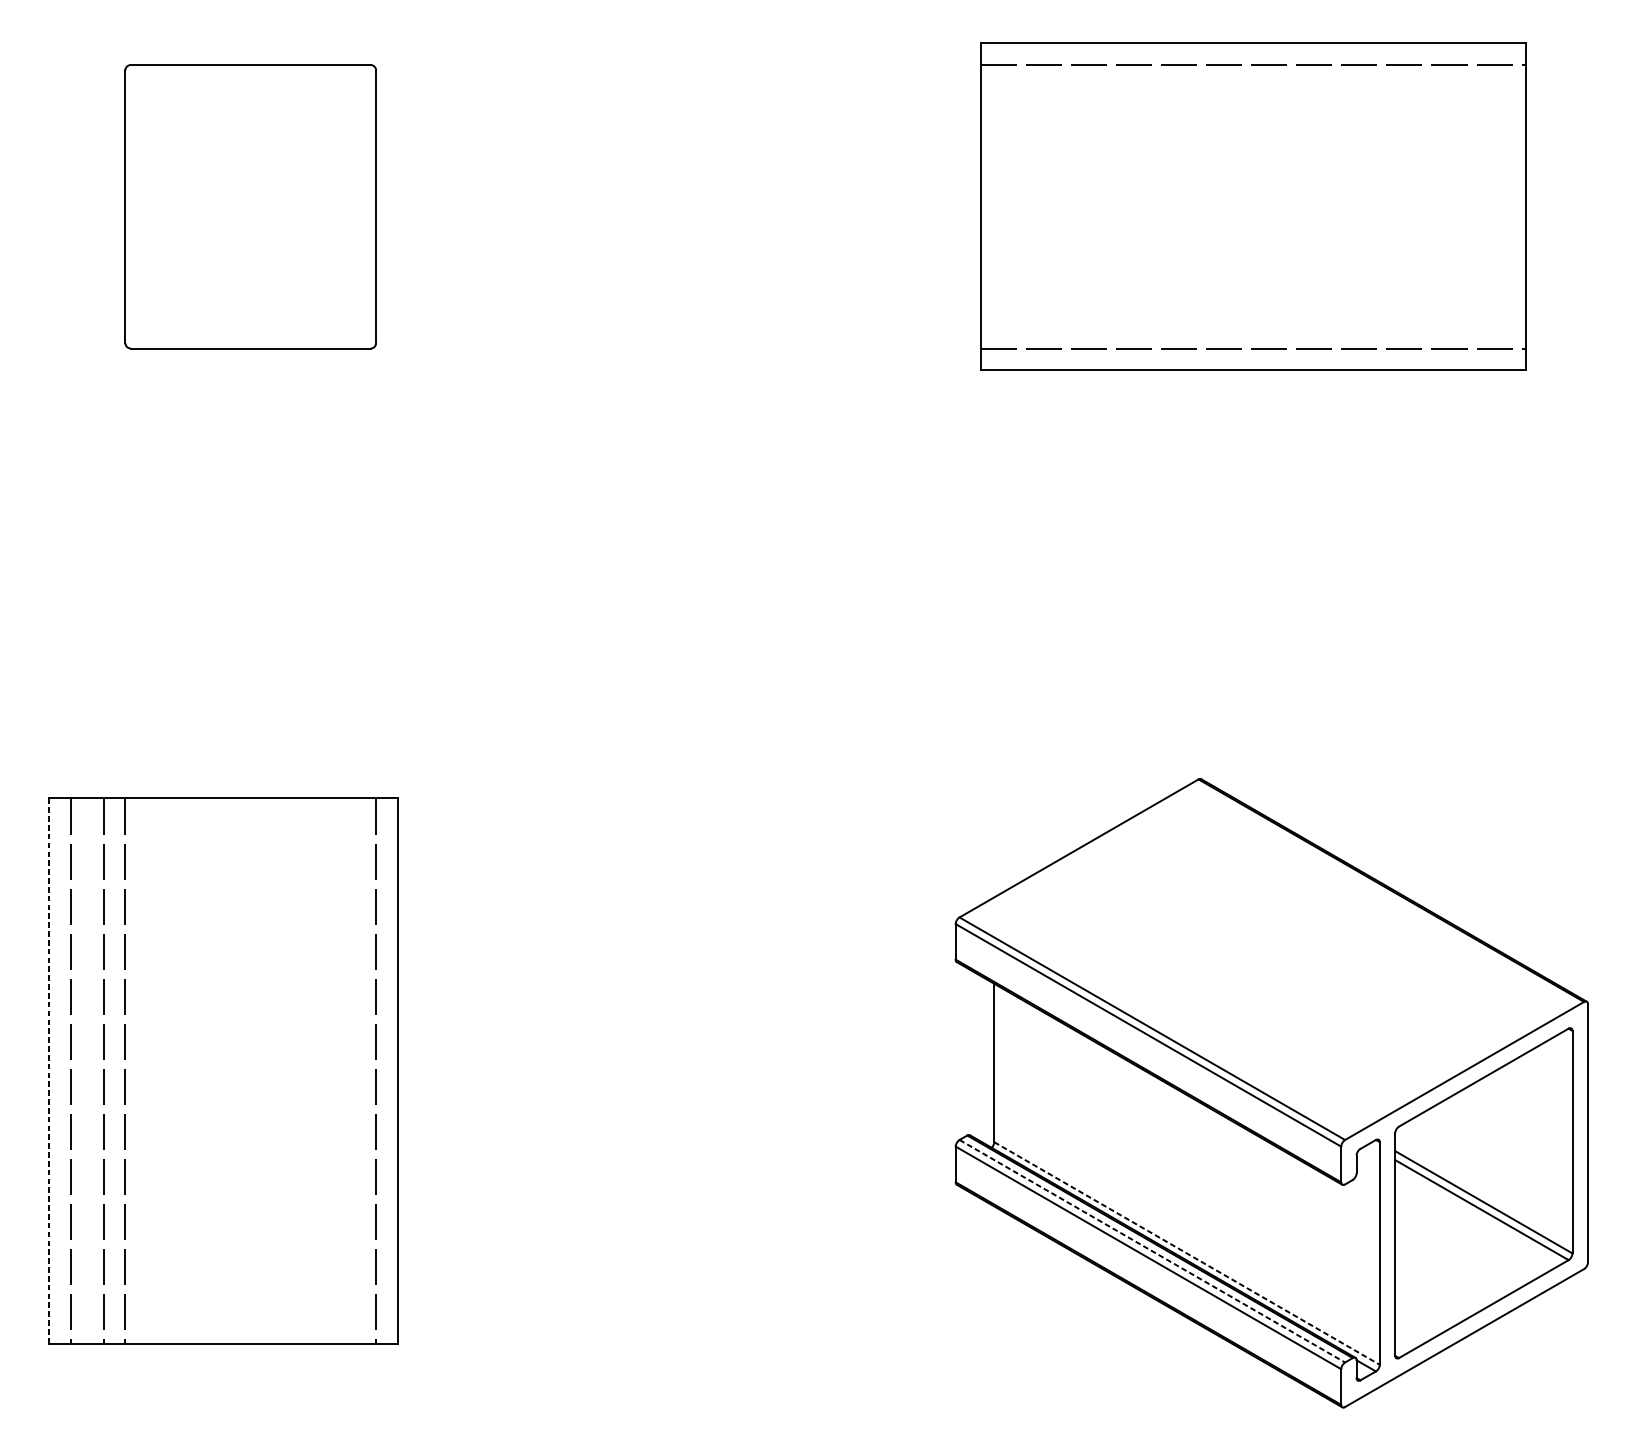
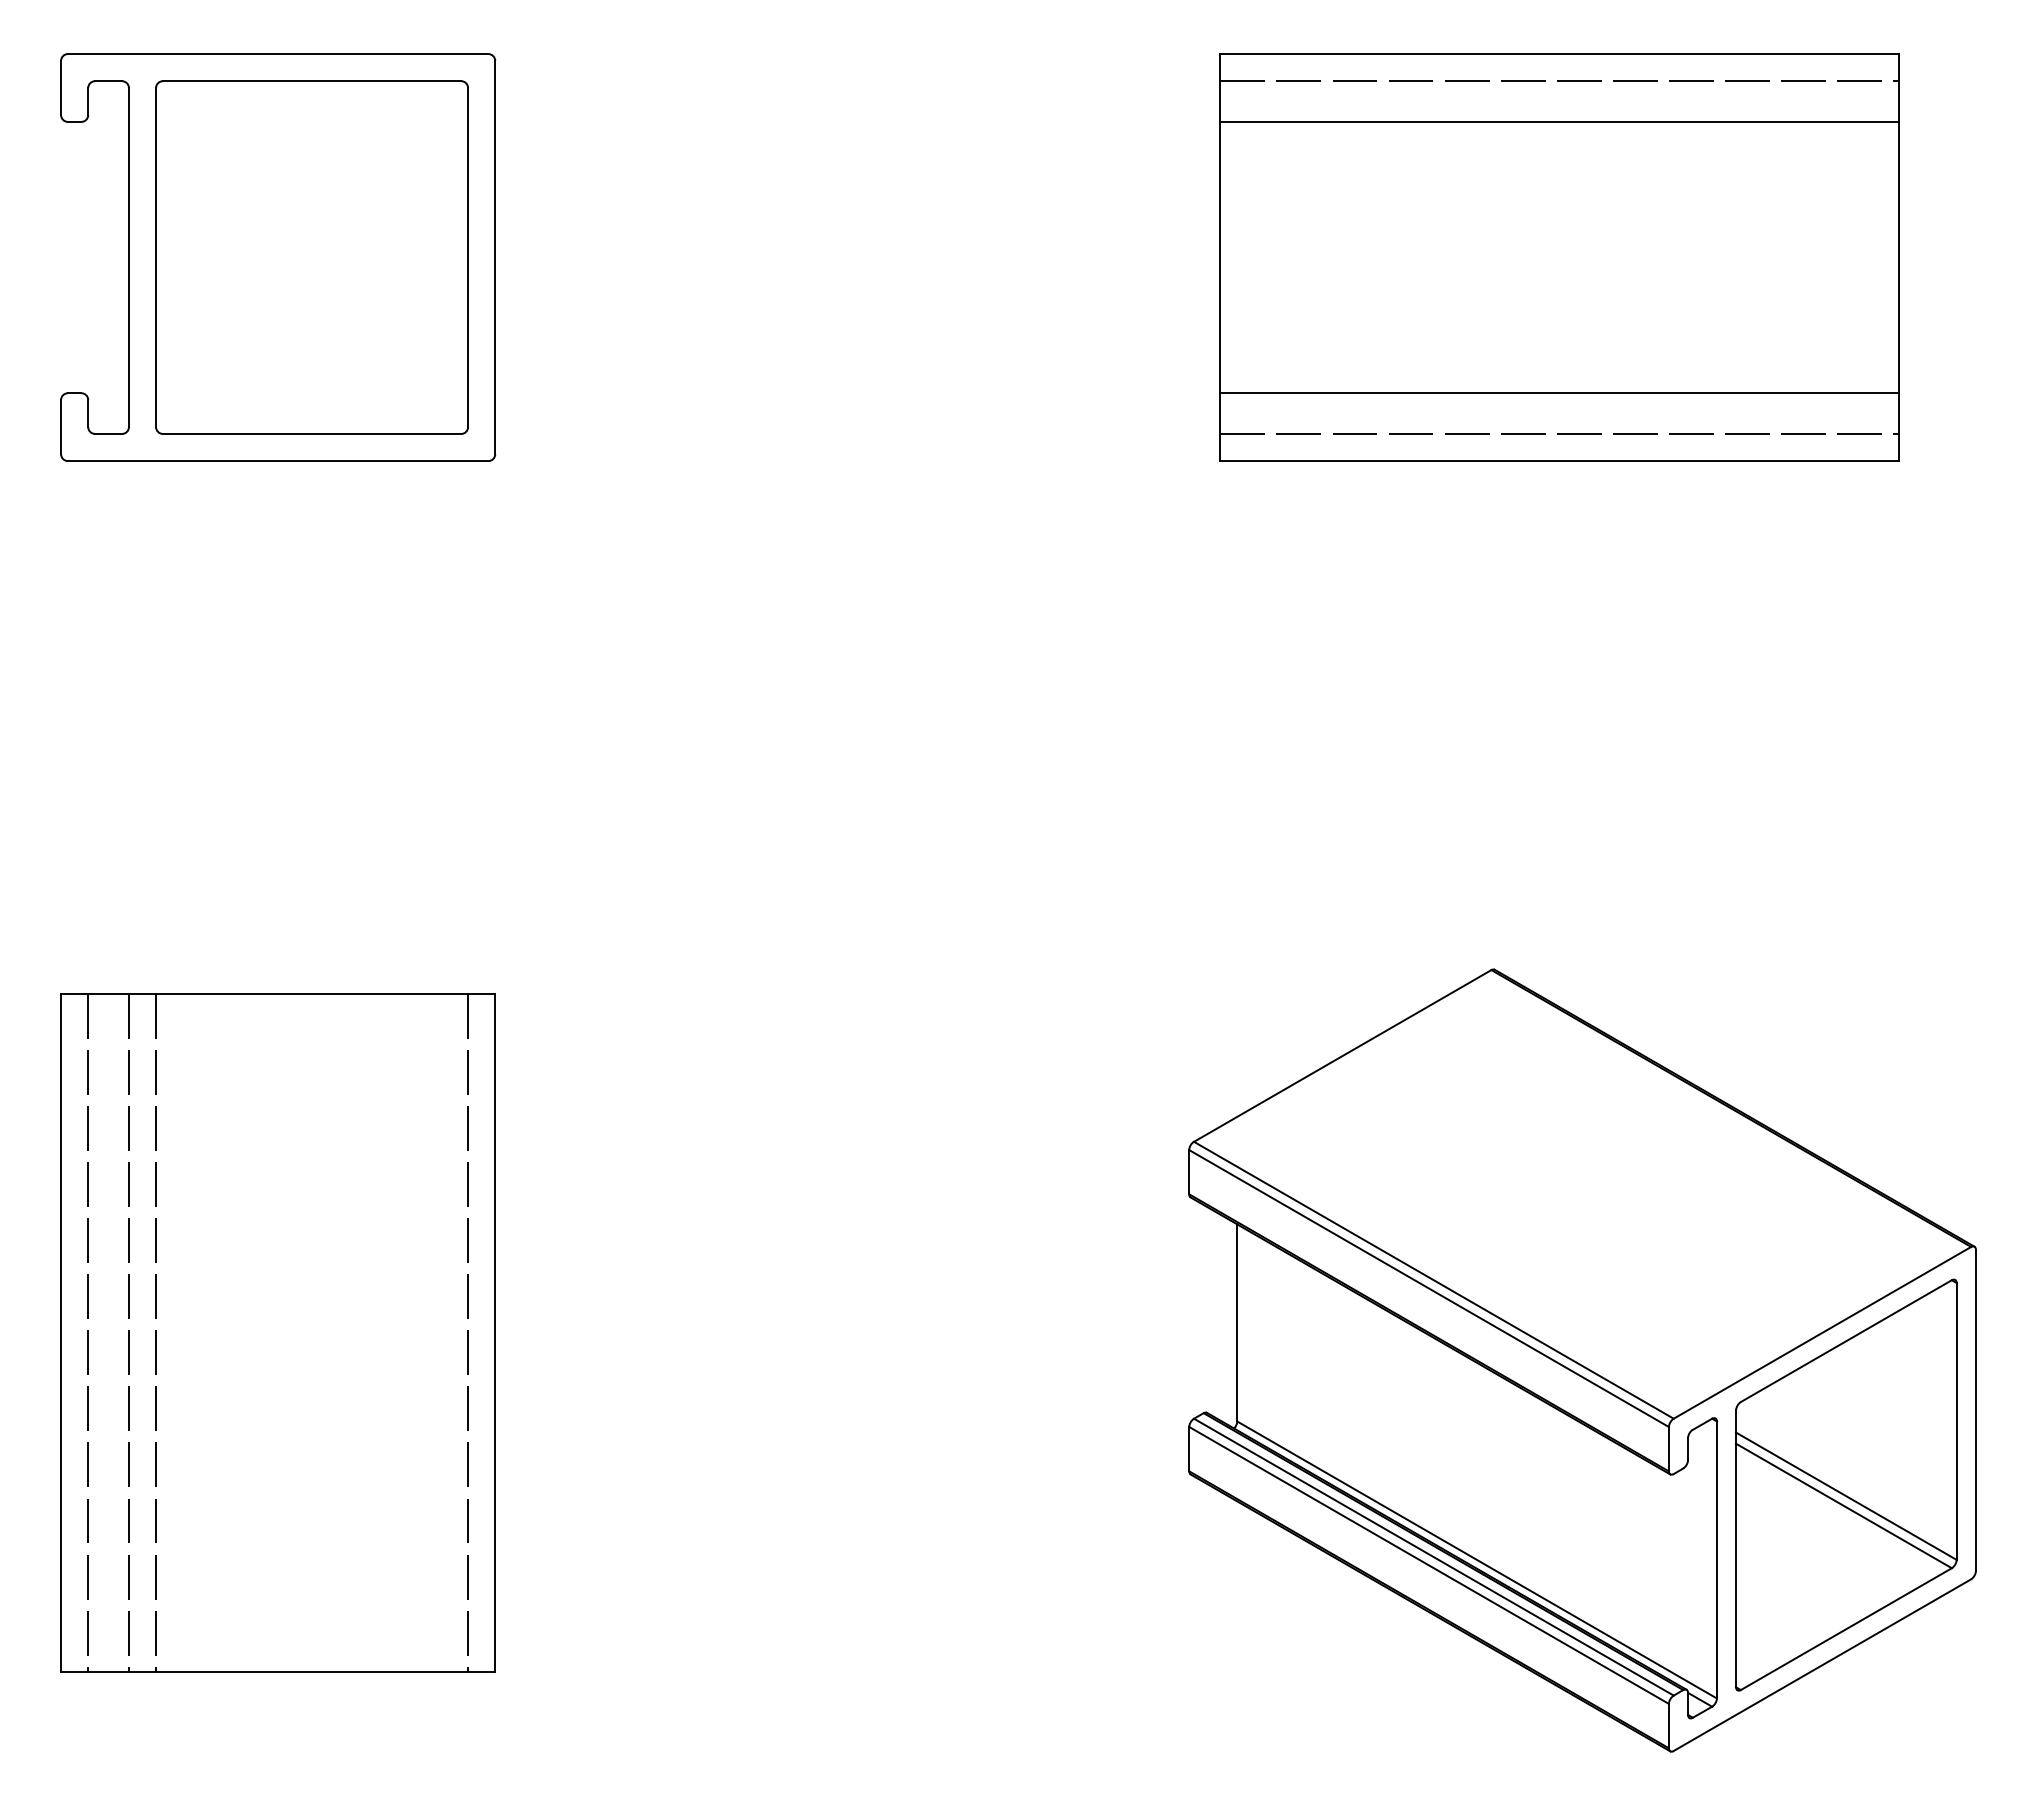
line: (1253, 97) -> (1559, 121), added
part: (223, 206) -> (278, 257), added
line: (1253, 316) -> (1559, 393), added
line: (49, 1071) -> (61, 1333), dashed -> solid
line: (1152, 1251) -> (1433, 1557), dashed -> solid
line: (1187, 1253) -> (1477, 1559), dashed -> solid

